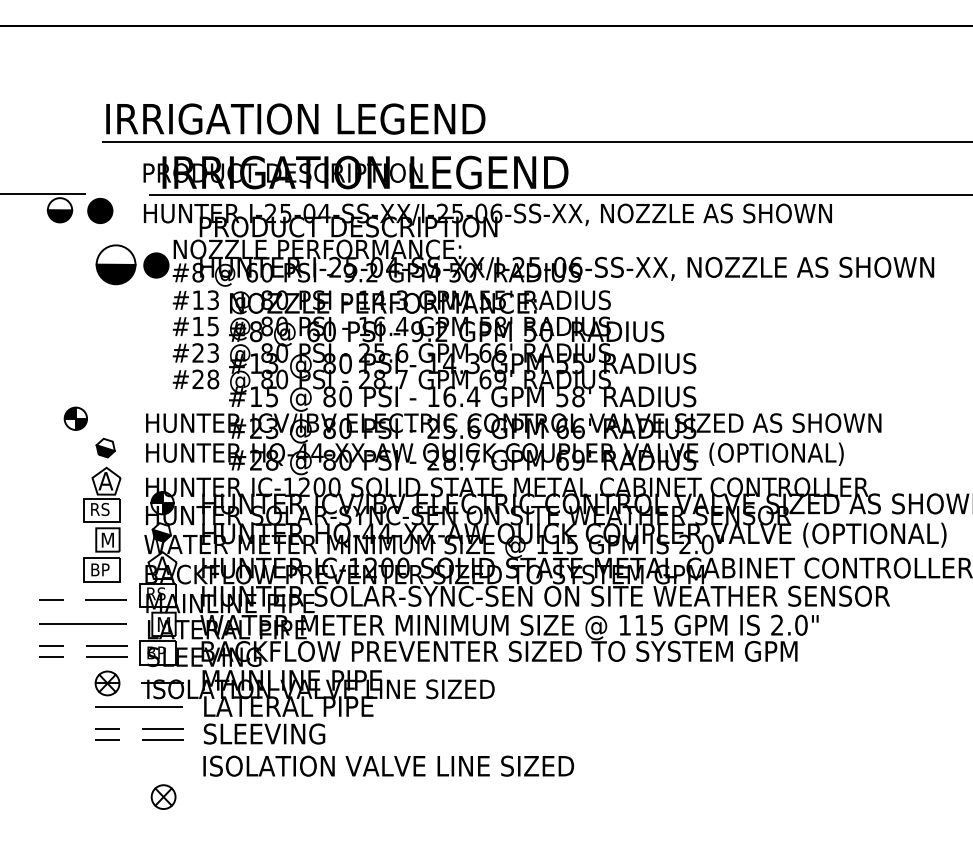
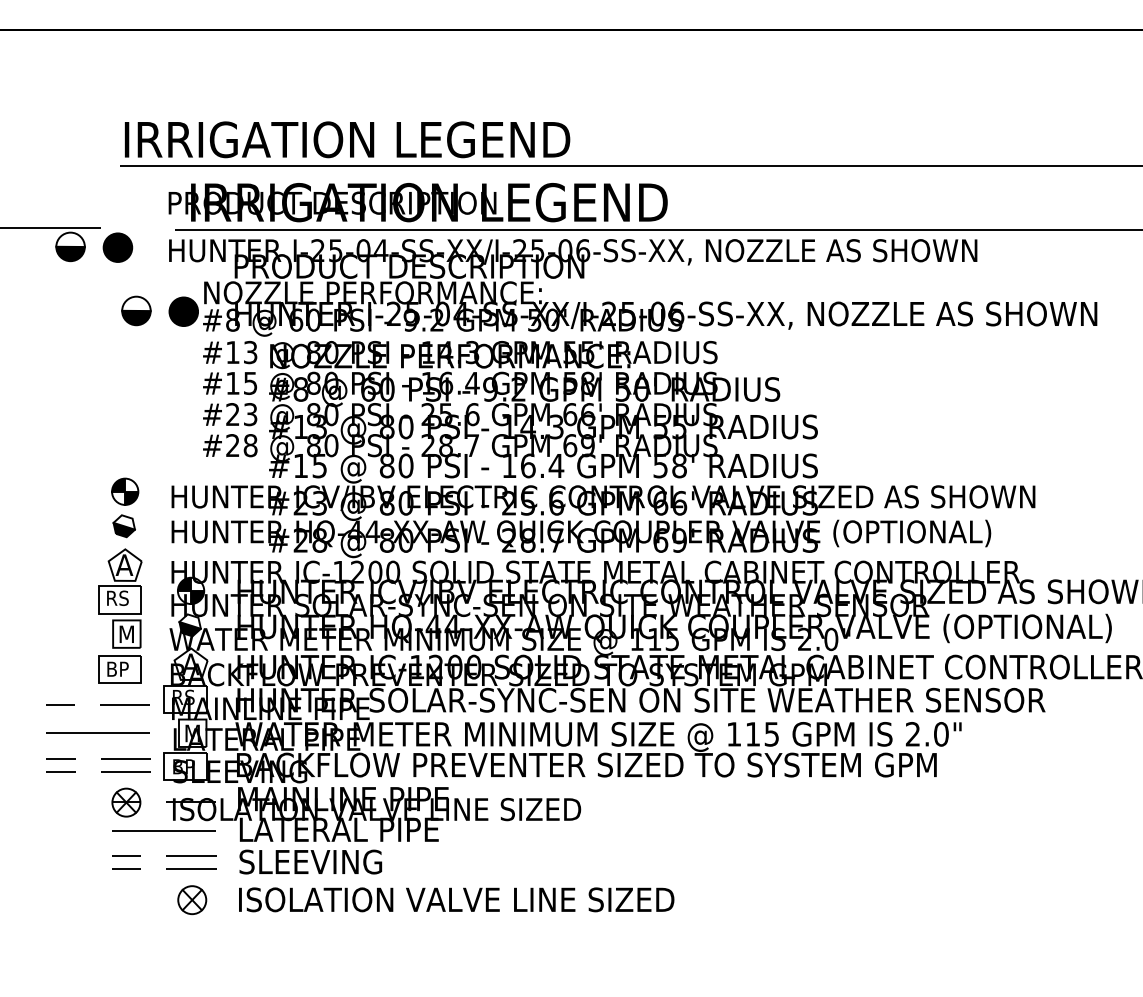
part: (116, 264) -> (136, 310), size x0.62
part: (76, 418) -> (125, 491), moved
part: (163, 797) -> (192, 900), moved

